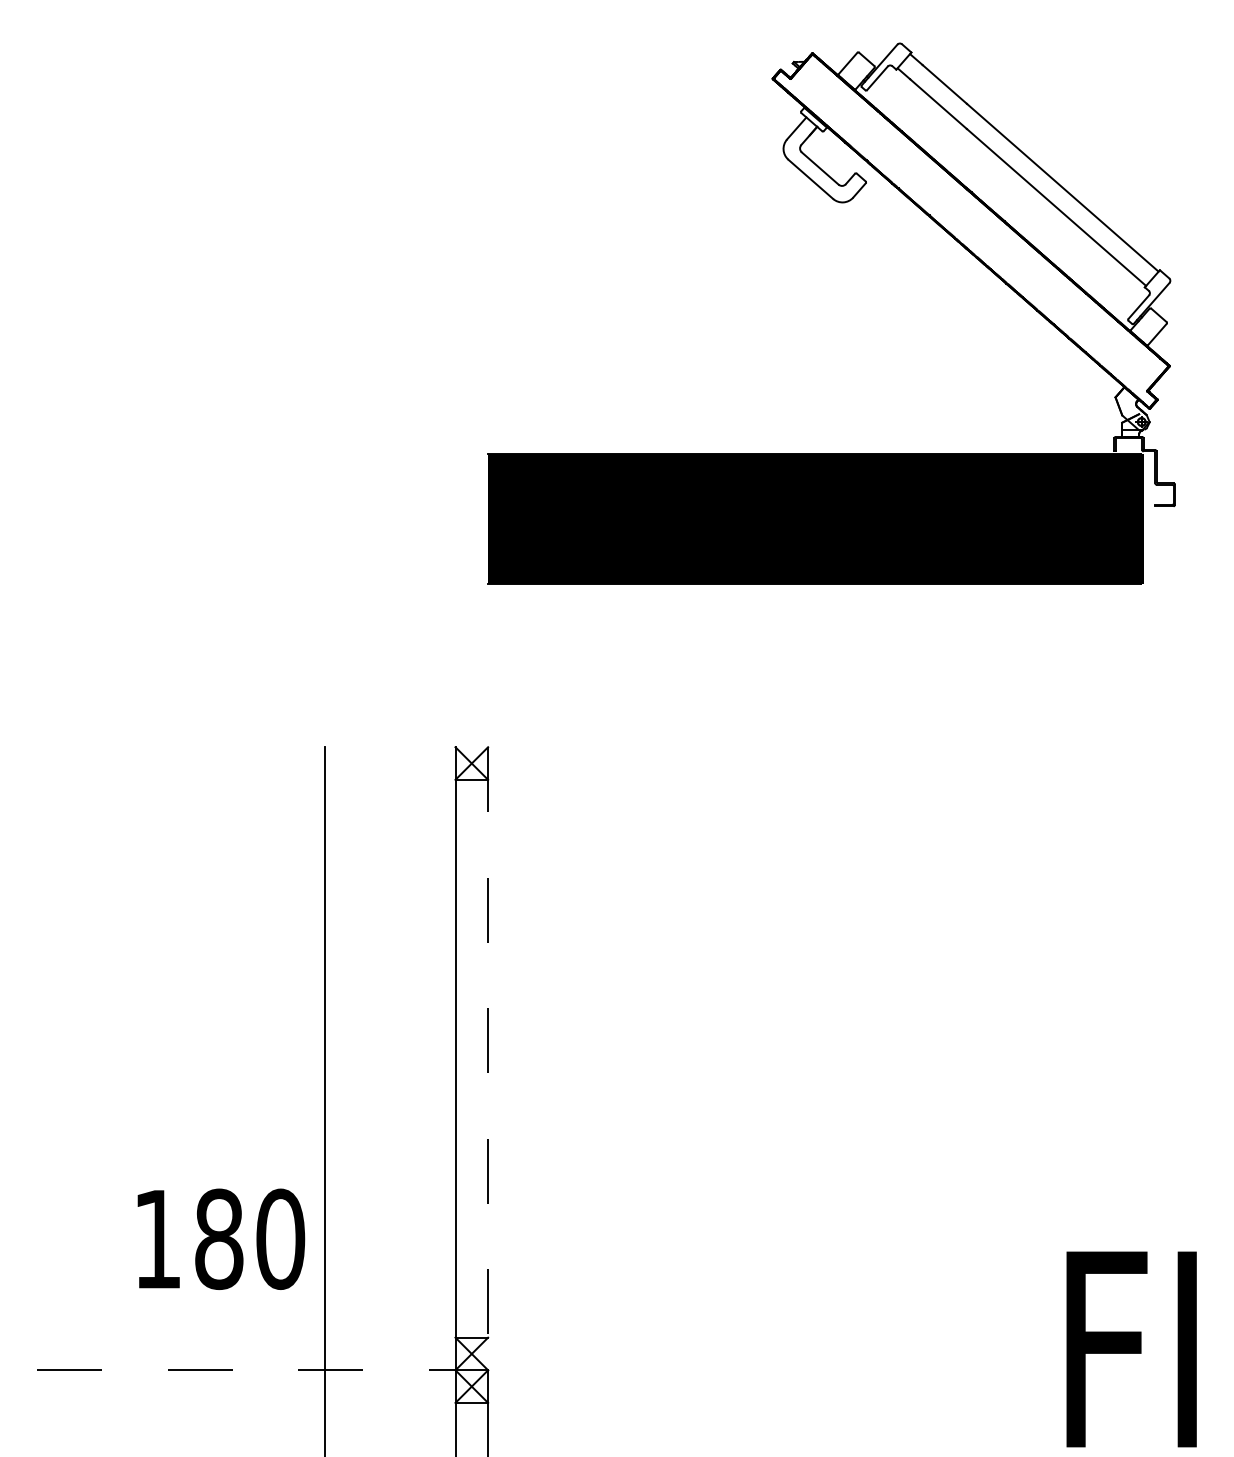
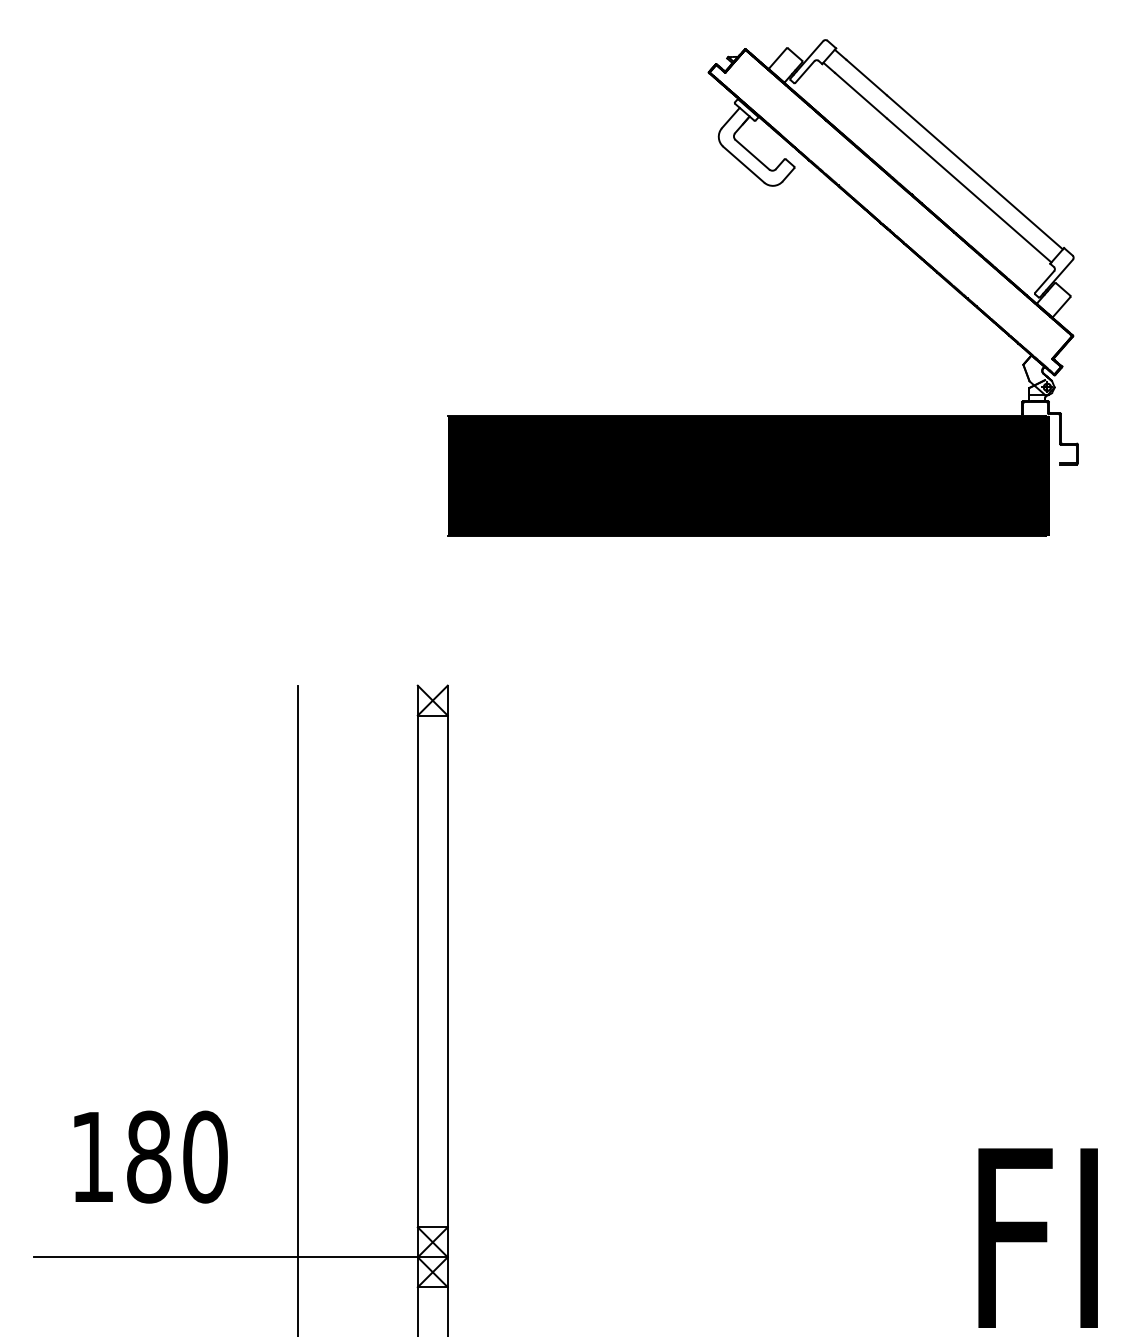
line: (487, 1058) -> (447, 971), dashed -> solid
text: (220, 1238) -> (150, 1156), moved
line: (245, 1370) -> (225, 1257), dashed -> solid

